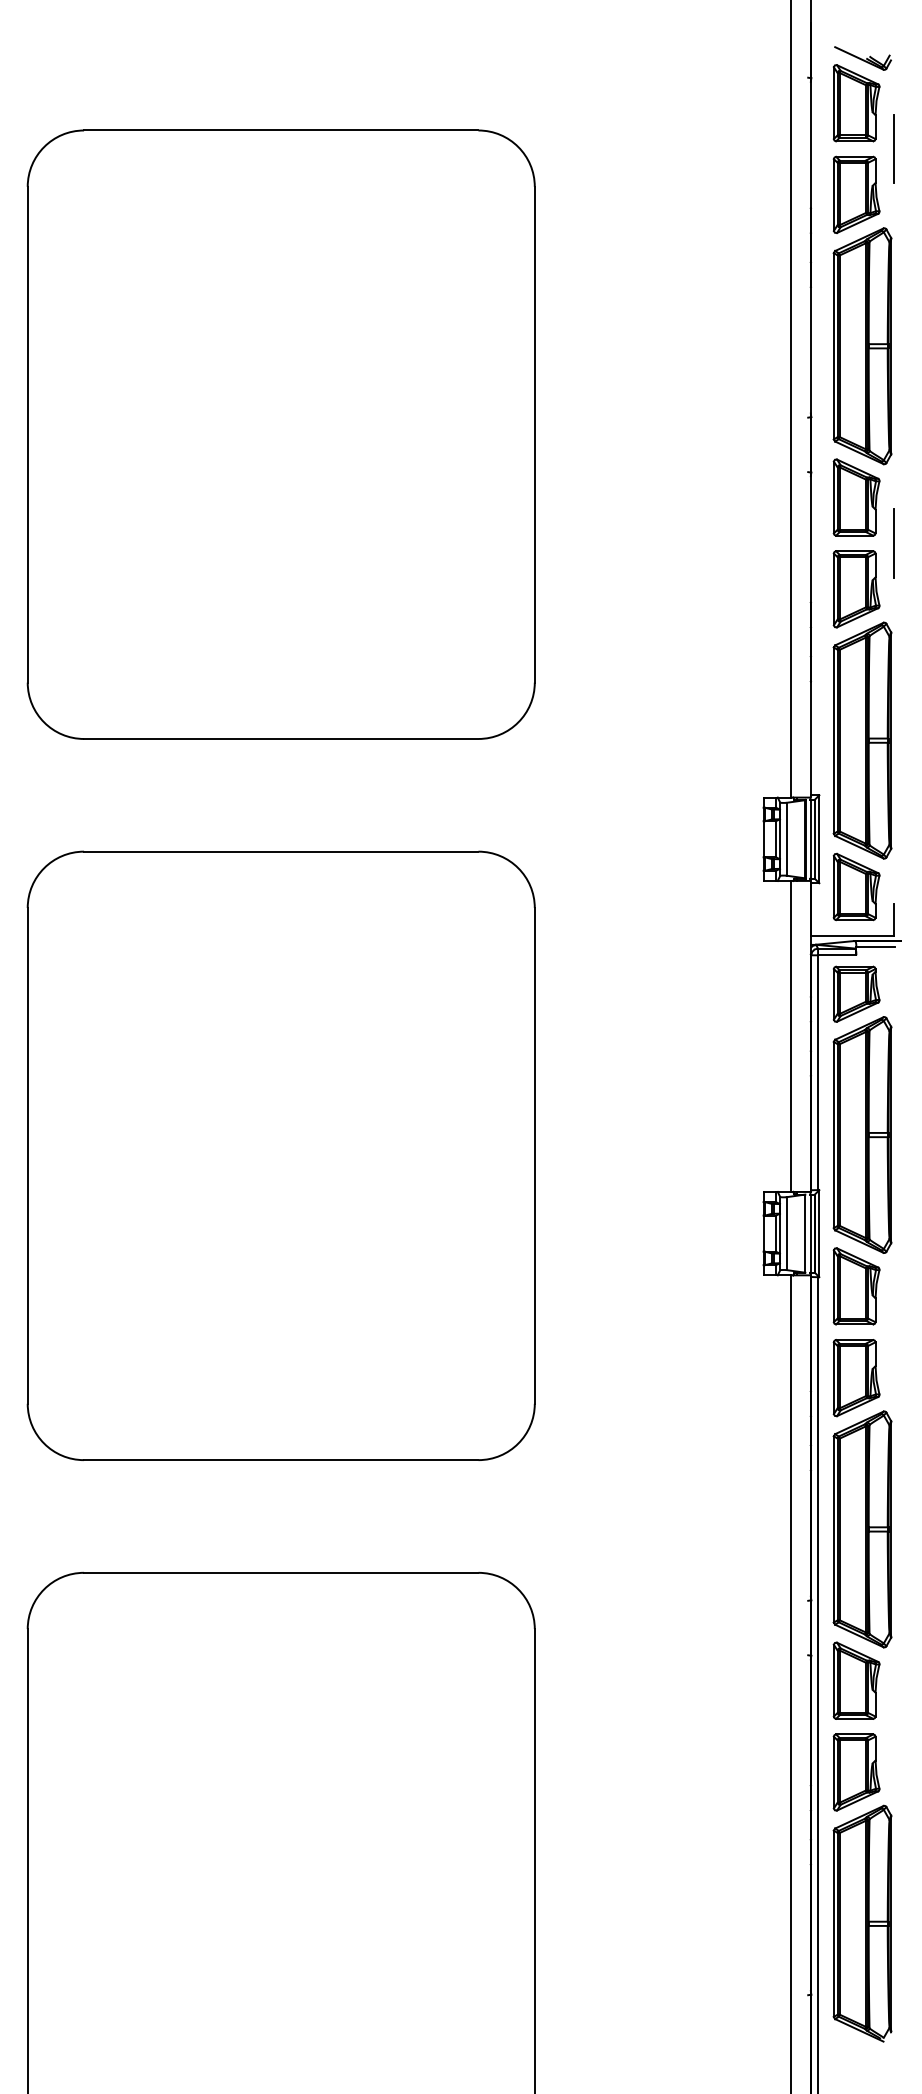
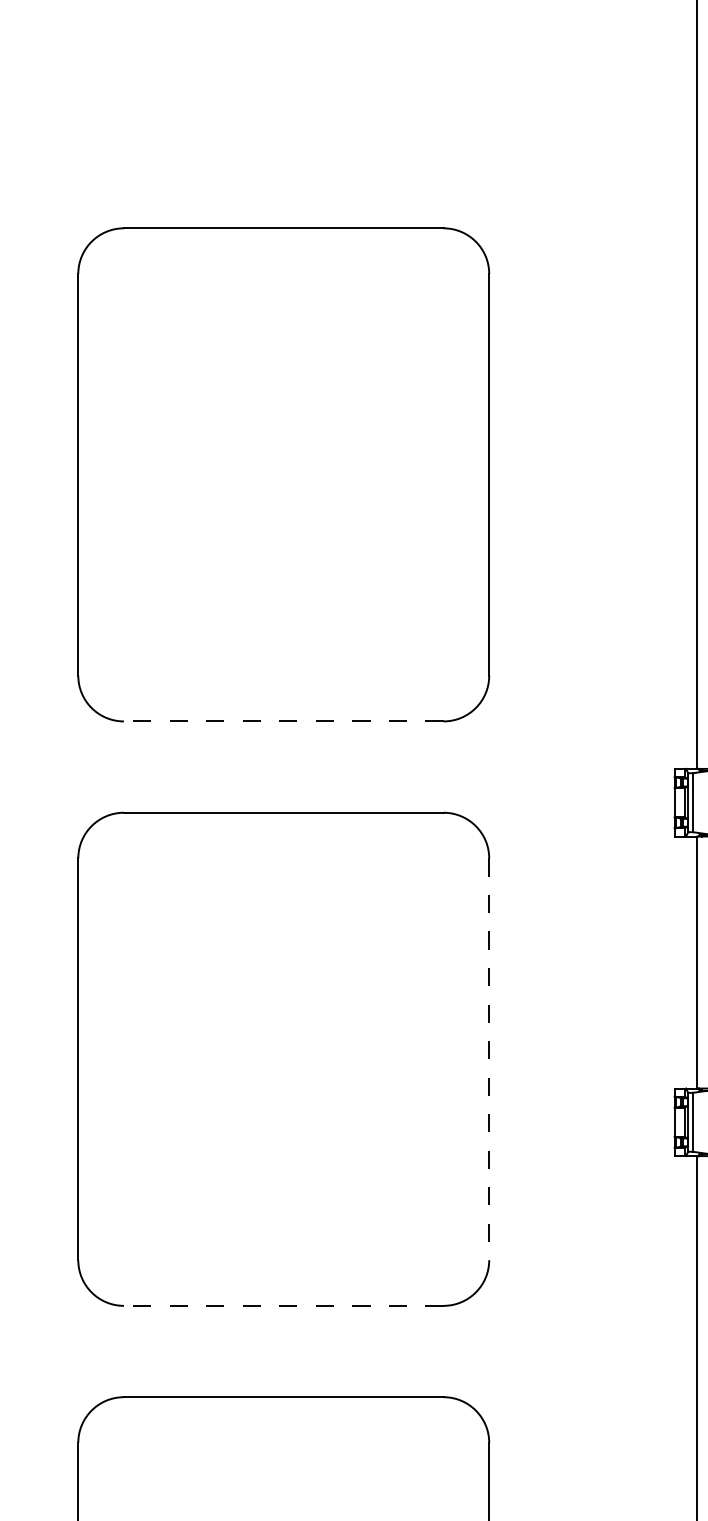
line: (280, 738) -> (283, 721), solid -> dashed
line: (534, 1155) -> (488, 1058), solid -> dashed
line: (280, 1460) -> (283, 1306), solid -> dashed

